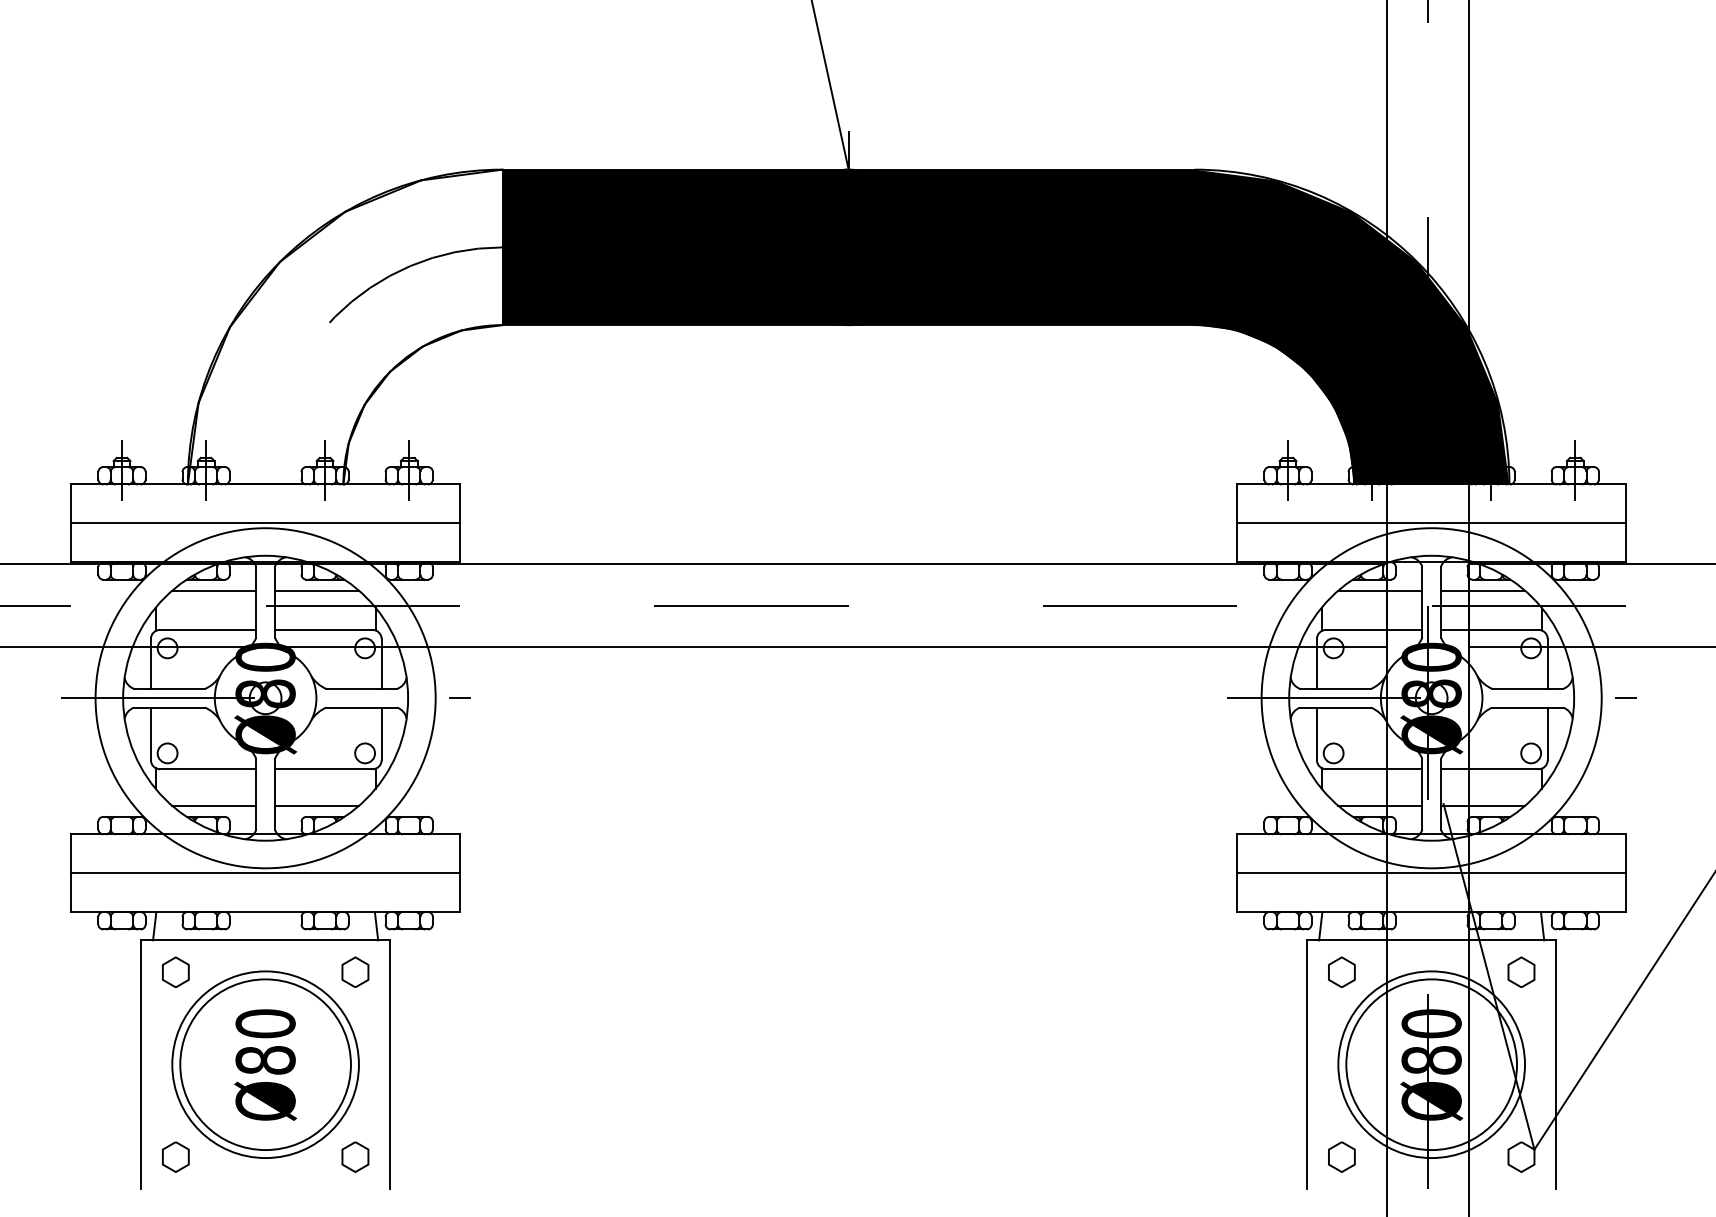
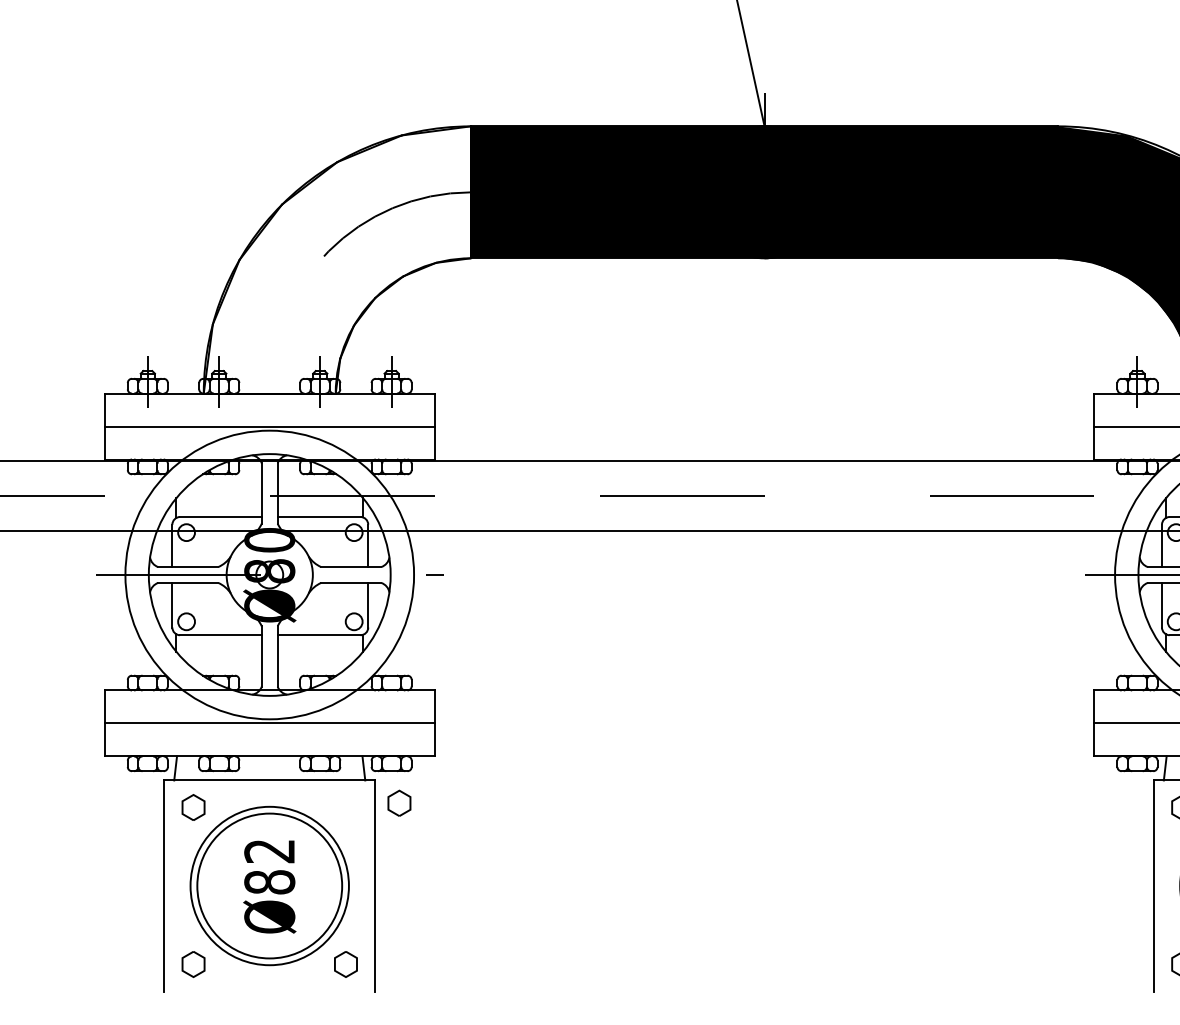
line: (213, 590) -> (225, 483), removed
line: (317, 590) -> (313, 483), removed
line: (213, 805) -> (225, 666), removed
line: (317, 805) -> (313, 666), removed
part: (355, 971) -> (399, 802), moved
text: (265, 1023) -> (269, 851), Ø80 -> Ø82

